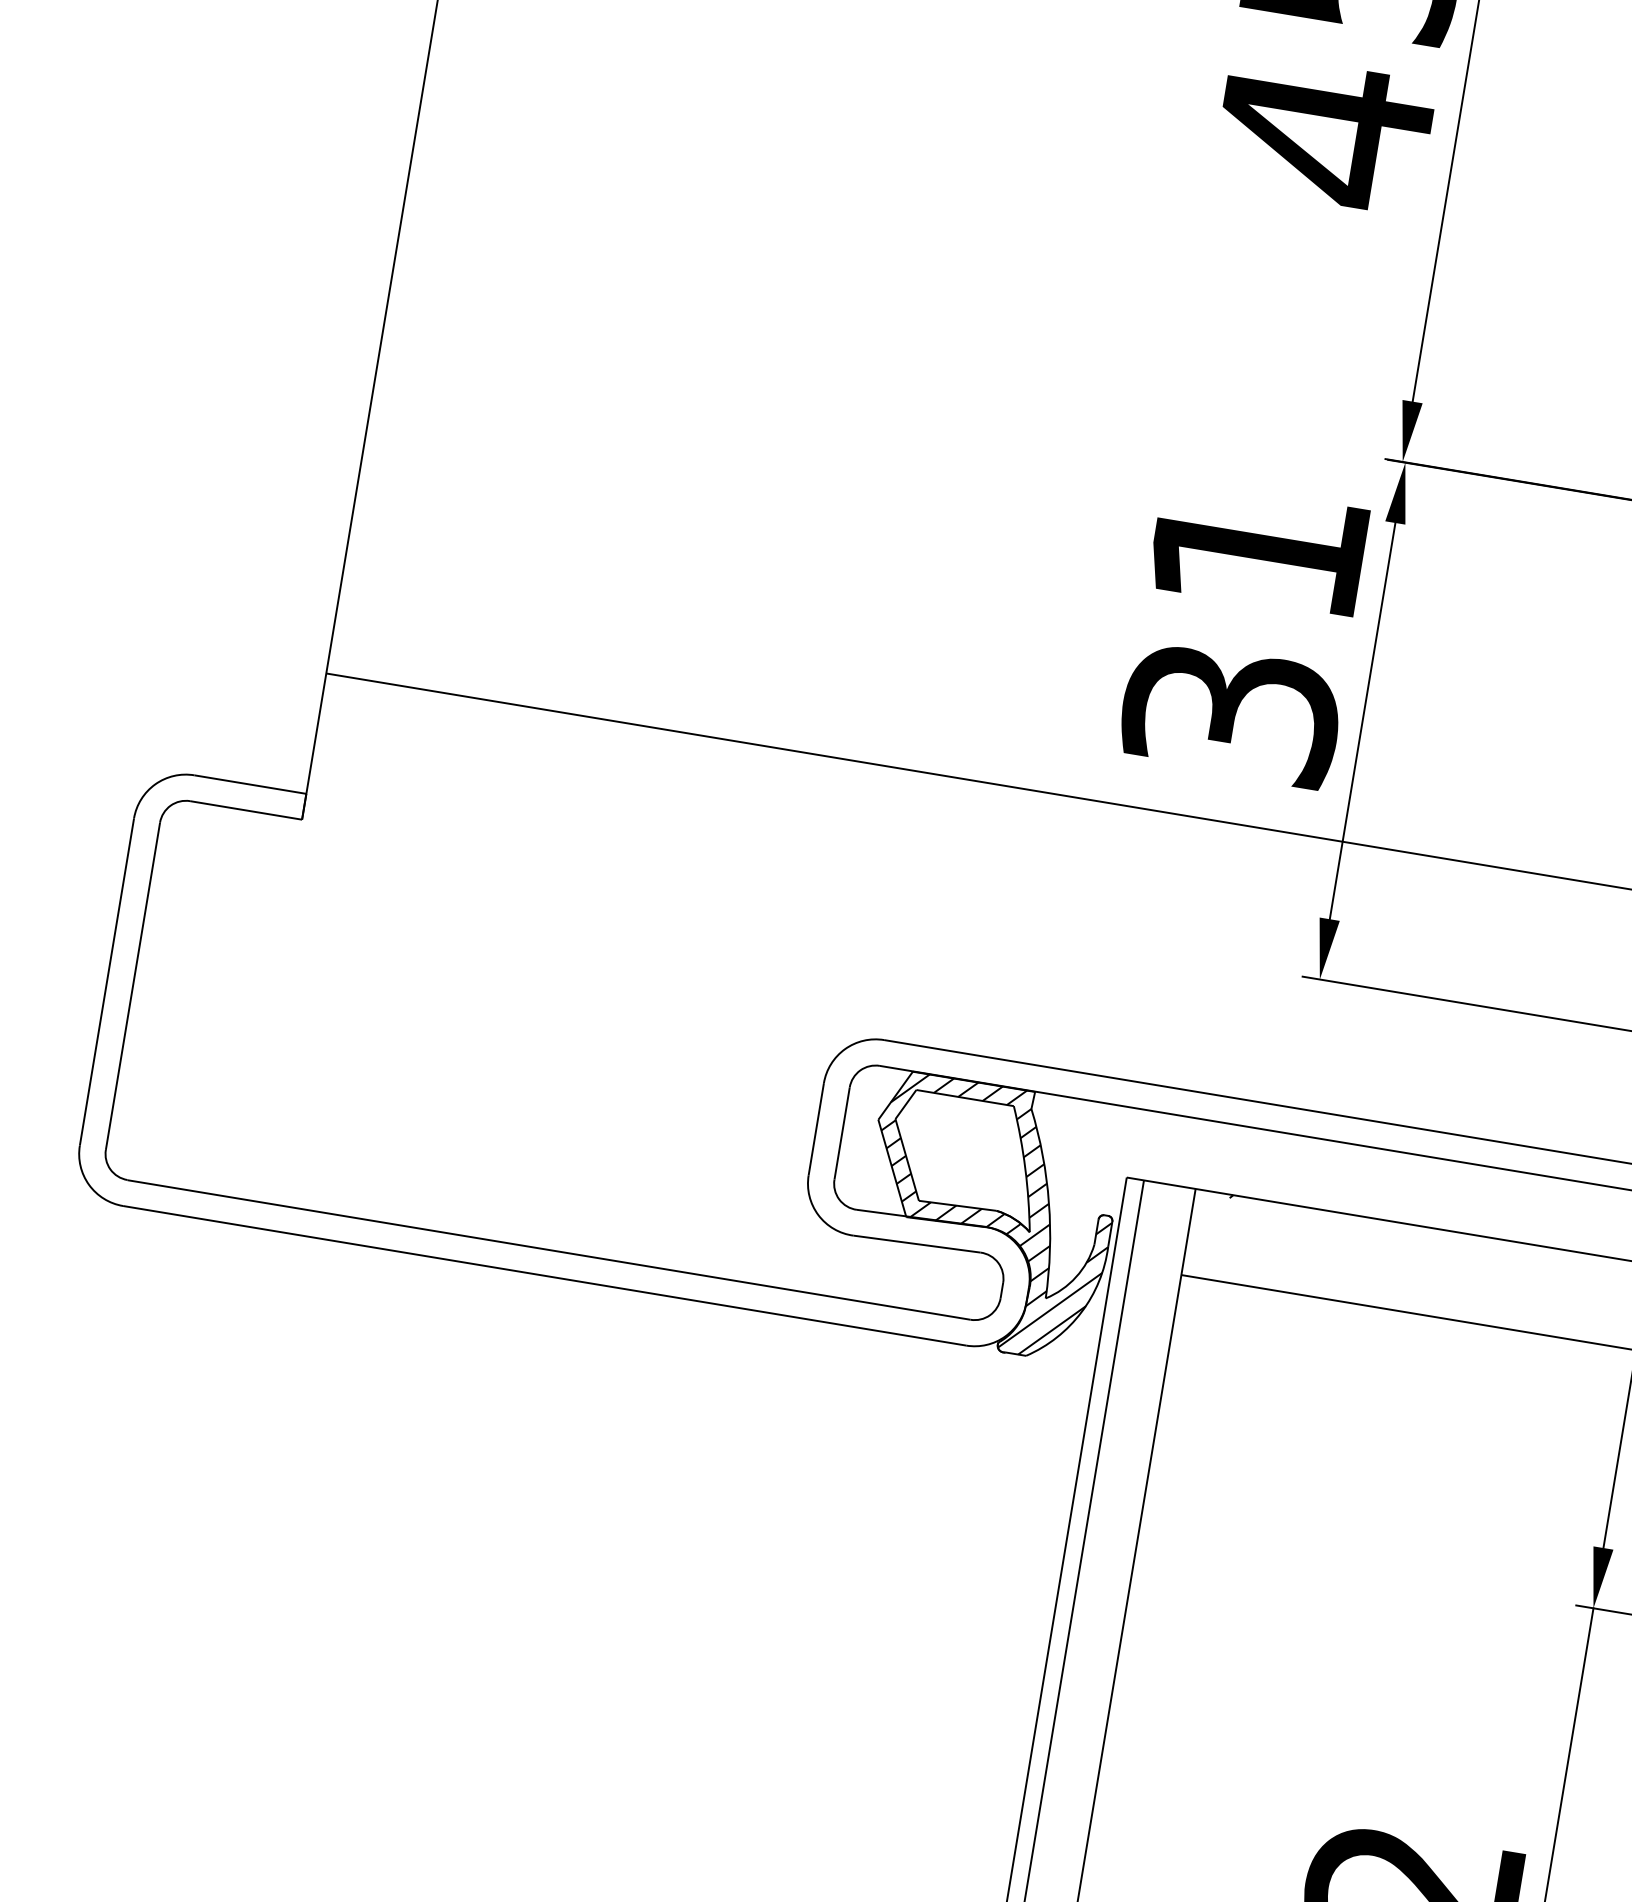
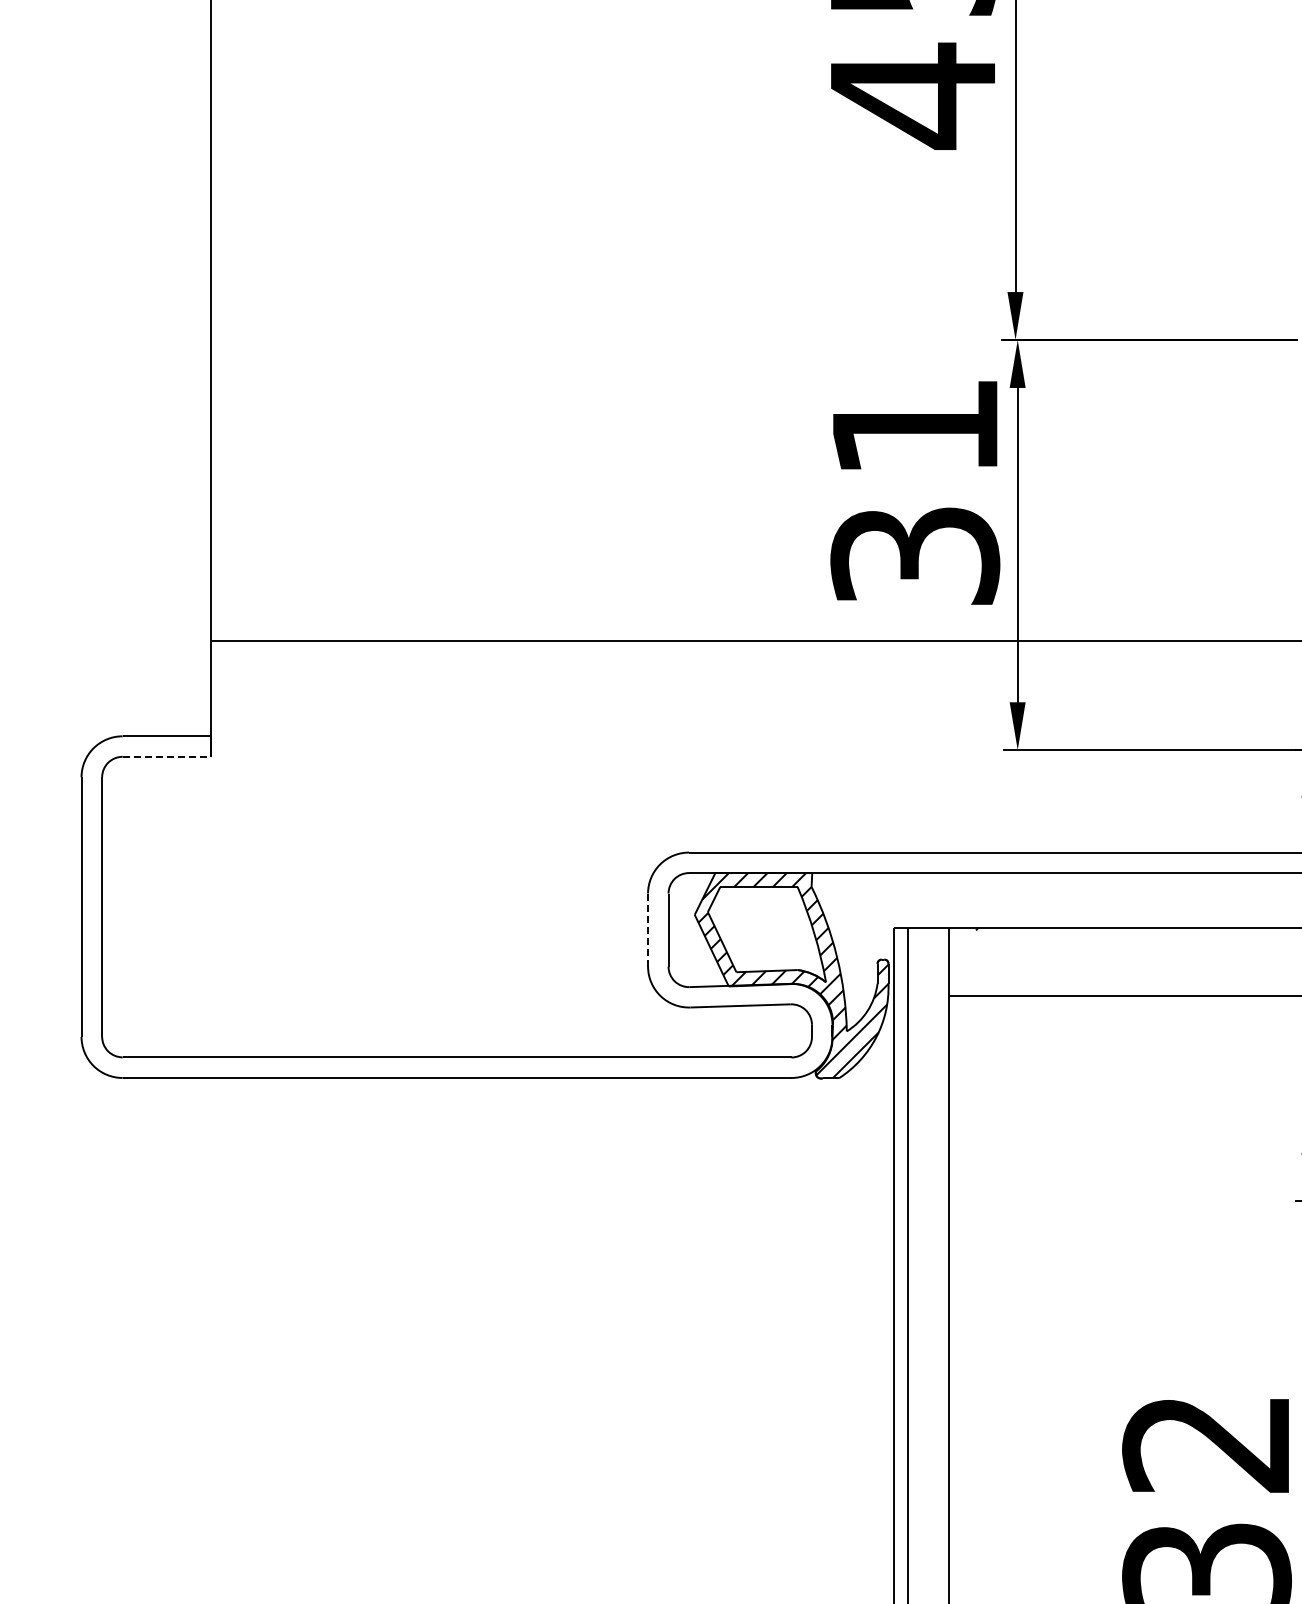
line: (246, 810) -> (167, 756), solid -> dashed
line: (816, 1129) -> (648, 930), solid -> dashed

